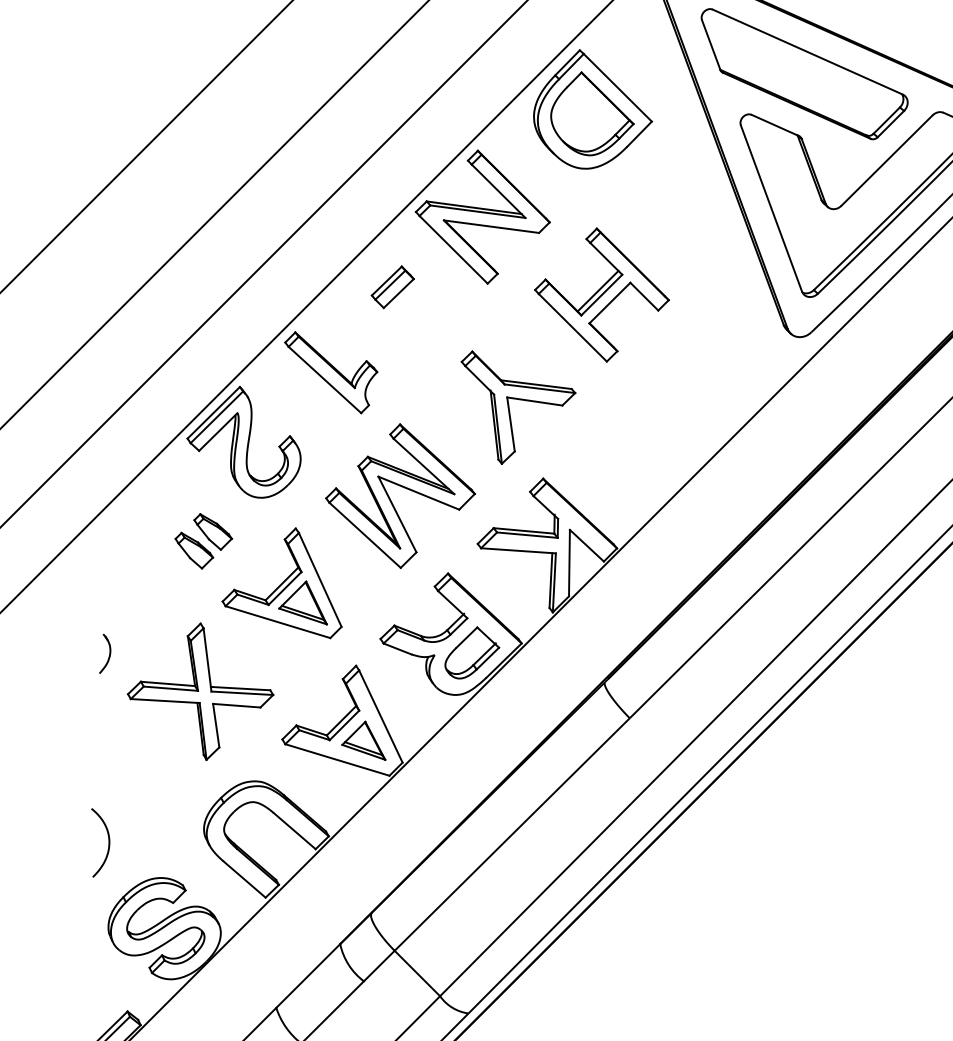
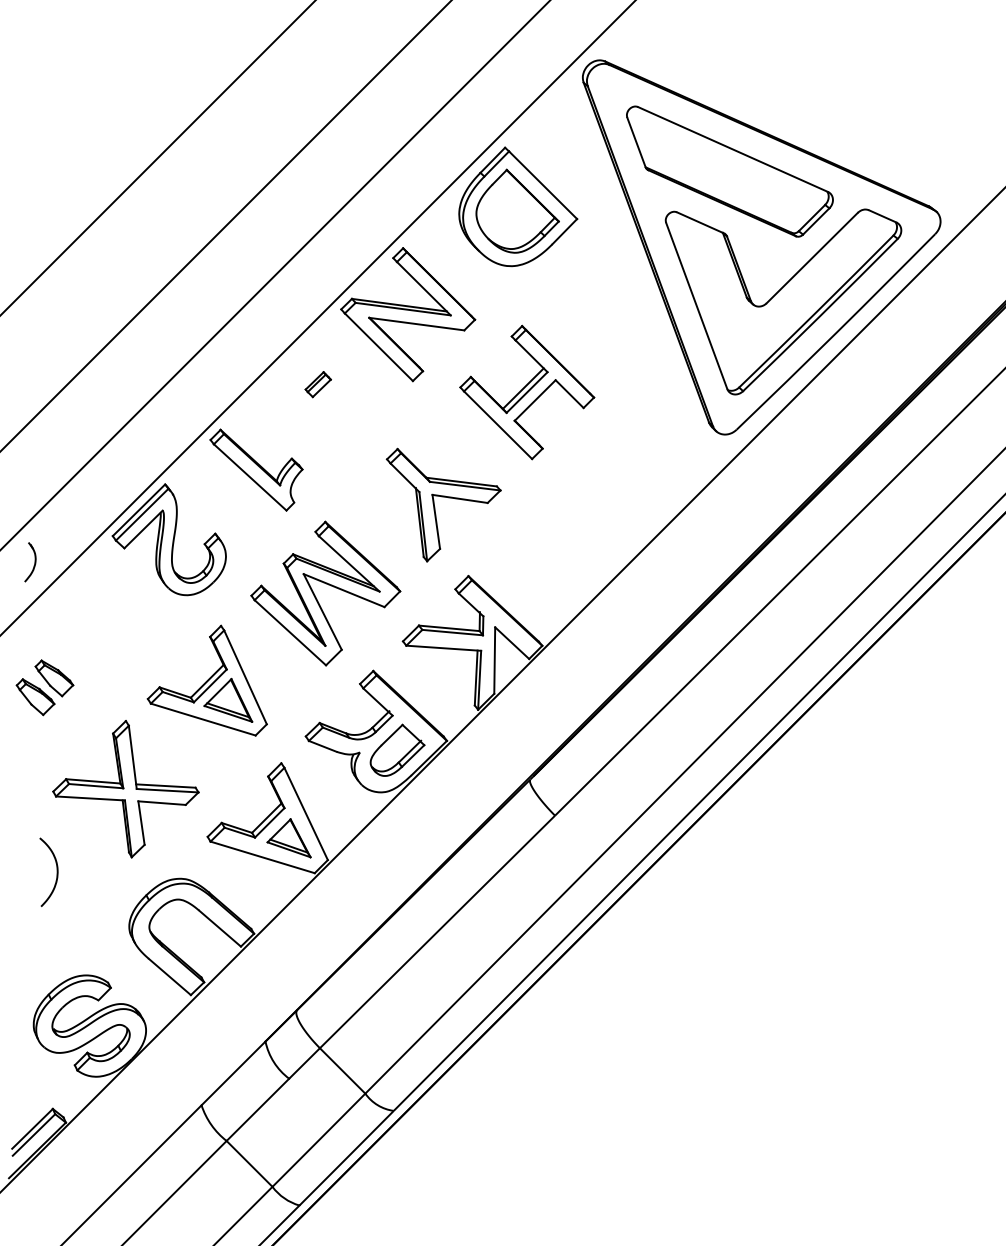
part: (393, 287) -> (318, 384), size x0.6
part: (203, 541) -> (44, 687), moved
part: (105, 654) -> (30, 562), moved
curve: (108, 842) -> (56, 871), moved

